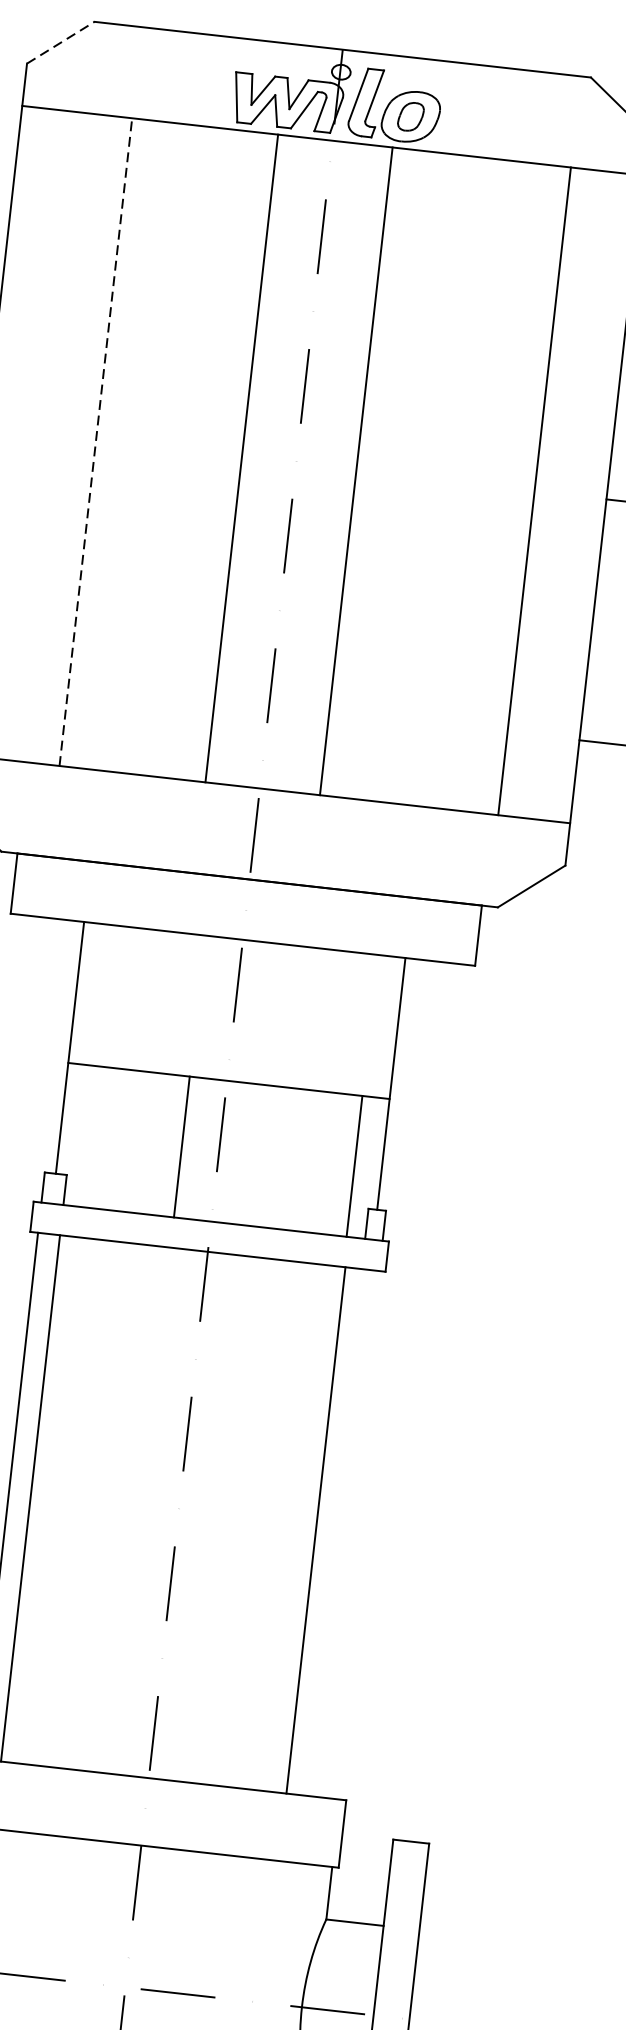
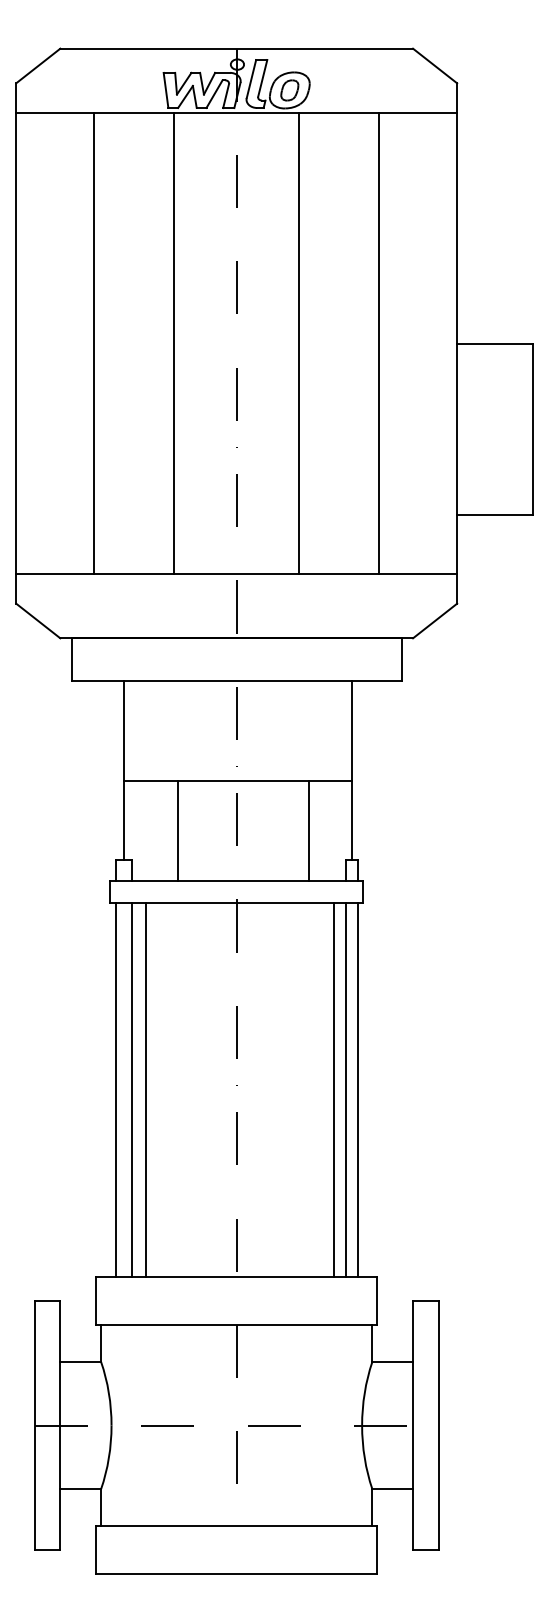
line: (61, 42) -> (38, 65), dashed -> solid
line: (96, 442) -> (94, 343), dashed -> solid
line: (242, 458) -> (174, 343), moved
line: (356, 471) -> (299, 343), moved
line: (535, 491) -> (379, 343), moved
line: (182, 1147) -> (178, 831), moved
line: (354, 1166) -> (308, 831), moved
line: (51, 1500) -> (146, 1089), added
line: (332, 1531) -> (346, 1089), added
line: (349, 1533) -> (358, 1089), added

